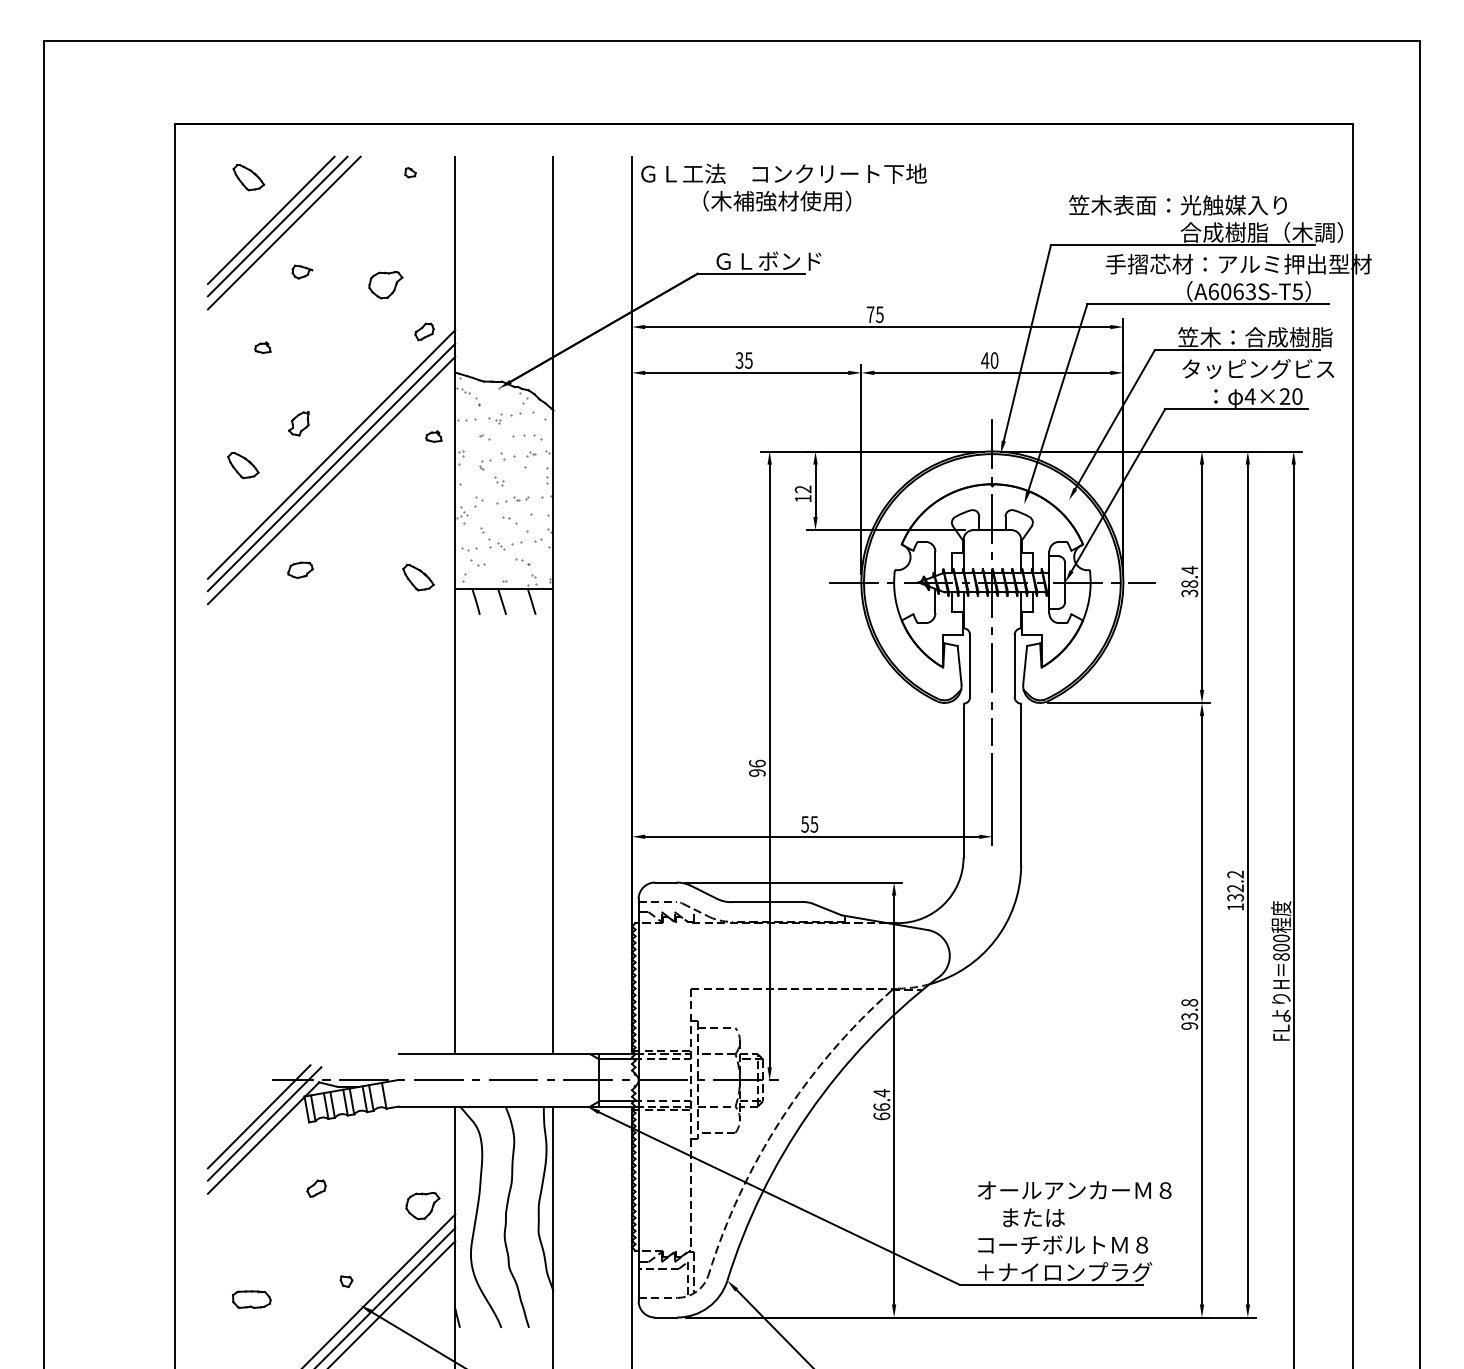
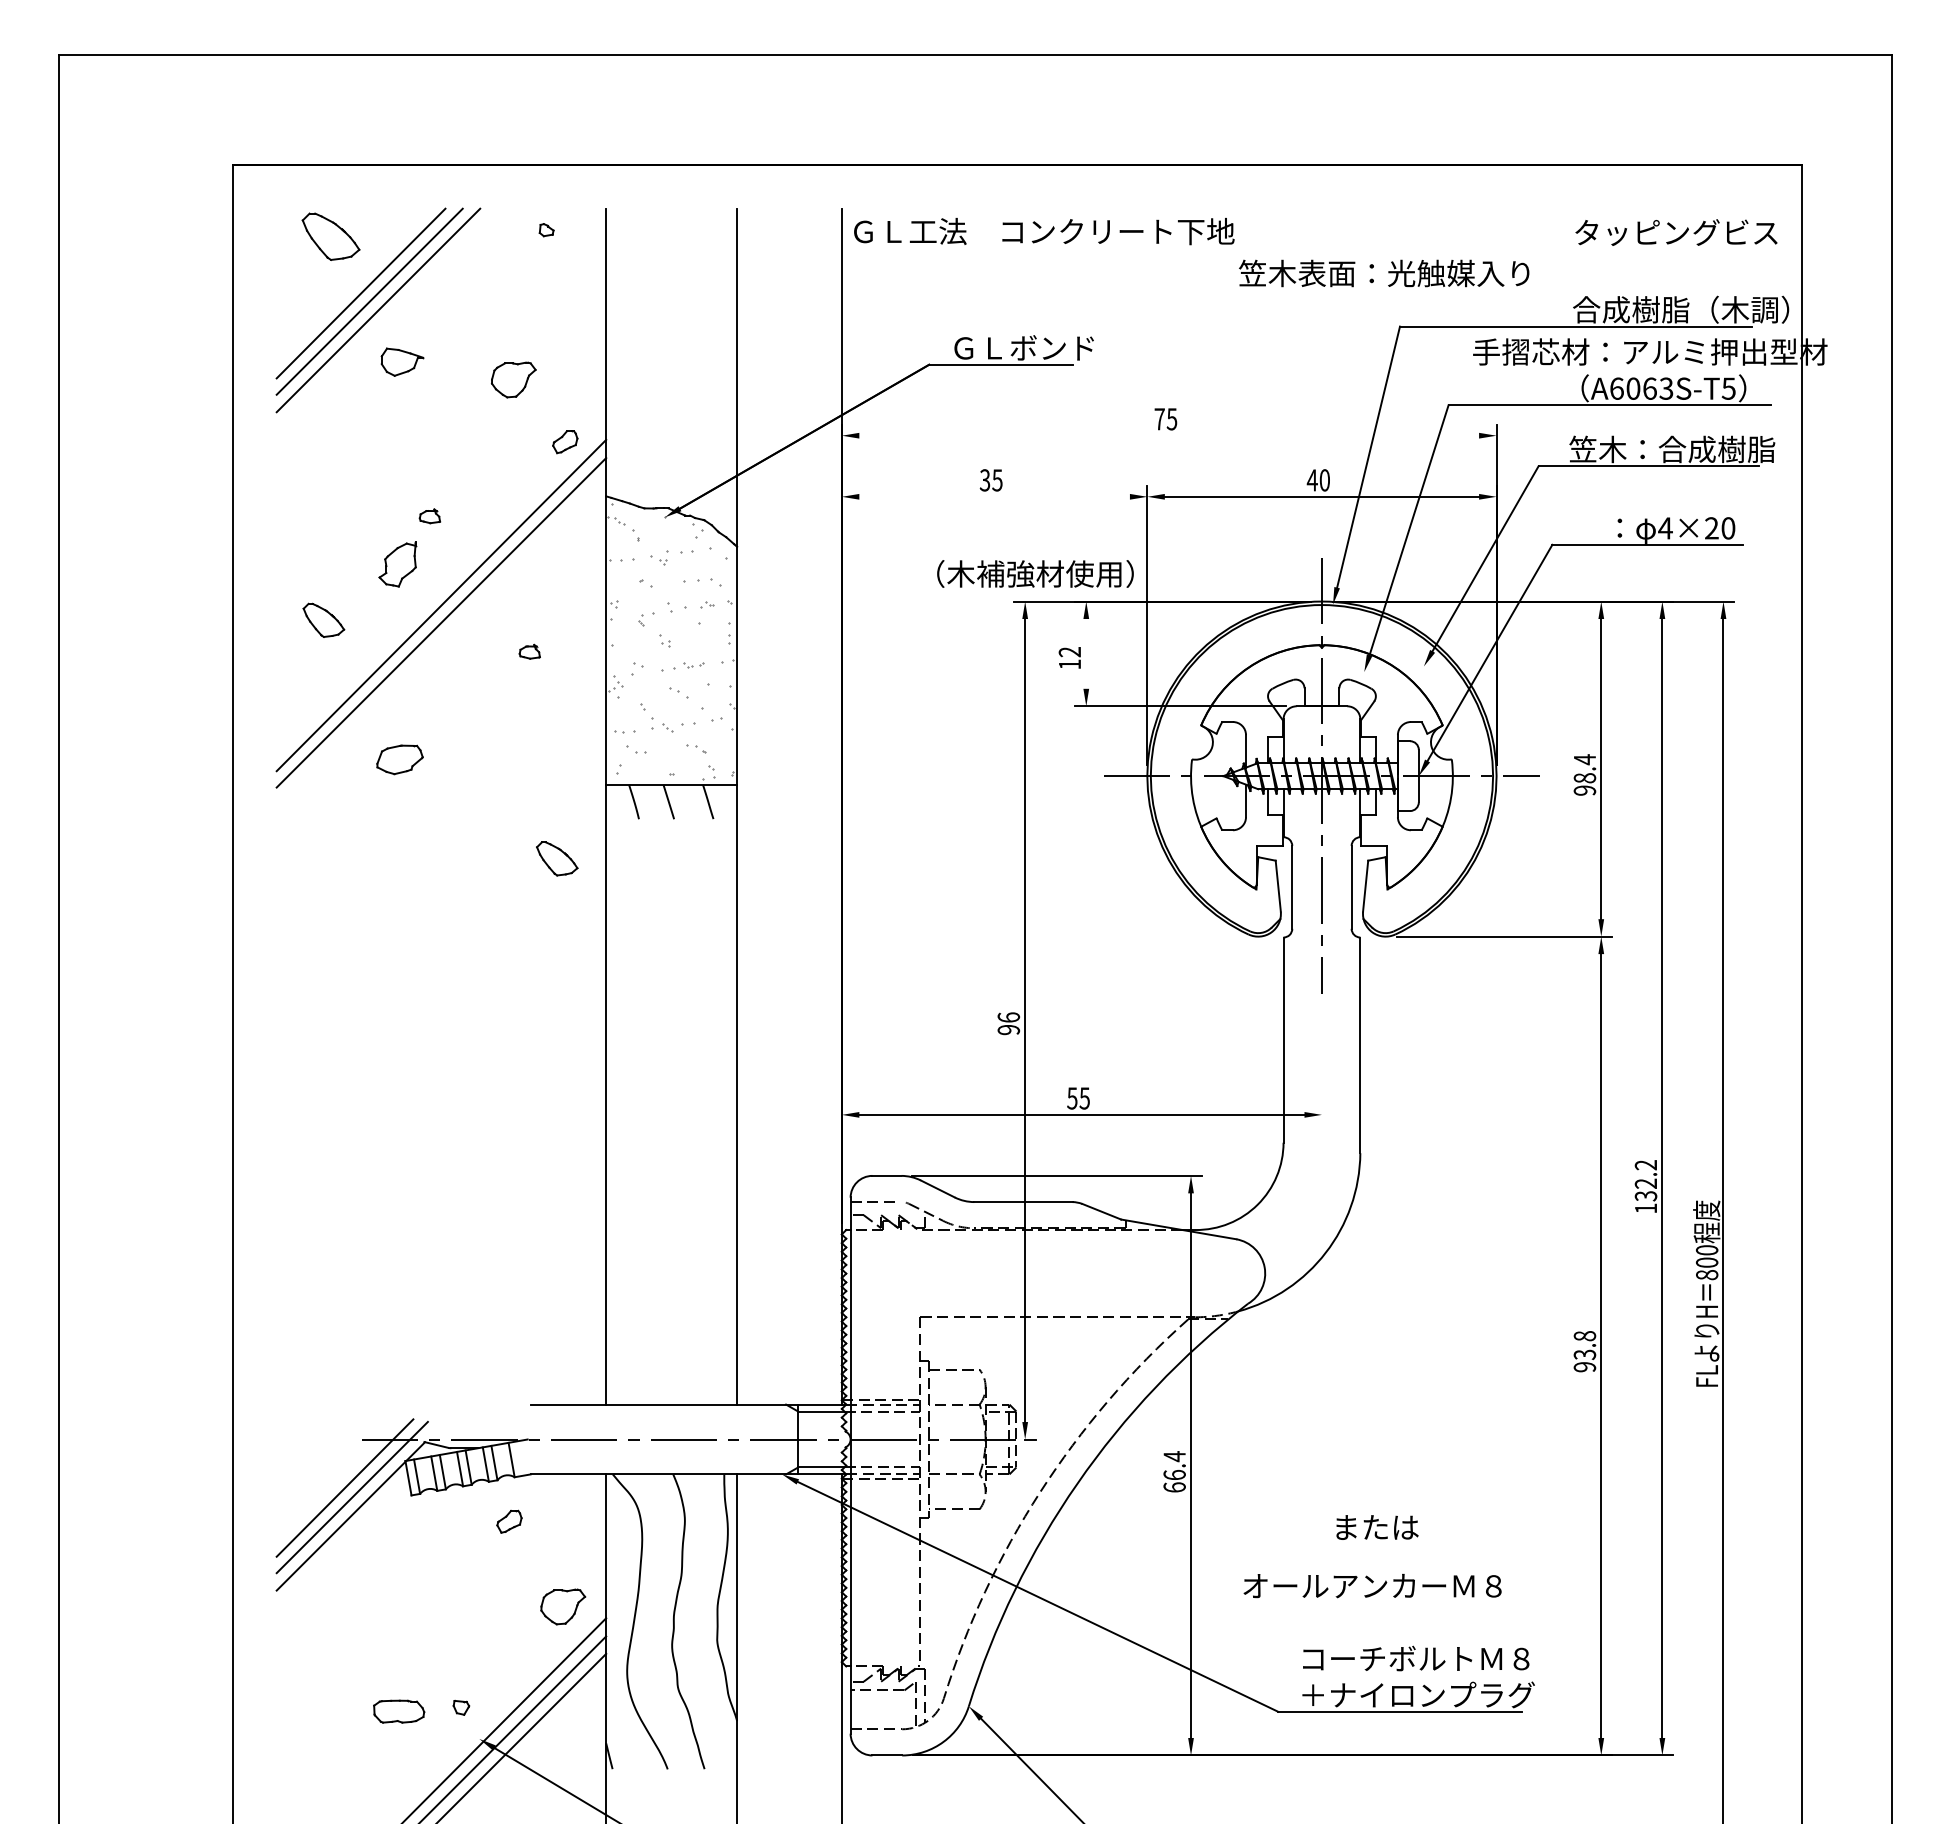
part: (249, 177) -> (331, 236), size x1.4
text: (777, 200) -> (1035, 573), moved
text: (1178, 205) -> (1384, 273), moved
part: (302, 272) -> (402, 362), size x1.6
line: (877, 326) -> (1169, 435), removed
part: (262, 347) -> (429, 516), moved
text: (1258, 368) -> (1676, 232), moved
line: (746, 372) -> (994, 496), removed
part: (298, 423) -> (397, 564), size x1.4
part: (433, 436) -> (529, 651), moved
line: (331, 480) -> (441, 640), removed
line: (815, 490) -> (1086, 653), removed
part: (300, 570) -> (400, 759), size x1.4
part: (418, 577) -> (557, 858), moved
text: (1190, 593) -> (1585, 790), 38.4 -> 98.4
line: (992, 799) -> (1321, 1065), removed
part: (316, 1188) -> (509, 1521), moved
text: (1074, 1190) -> (1372, 1586), moved
text: (1034, 1217) -> (1377, 1527), moved
part: (252, 1299) -> (399, 1711), moved

